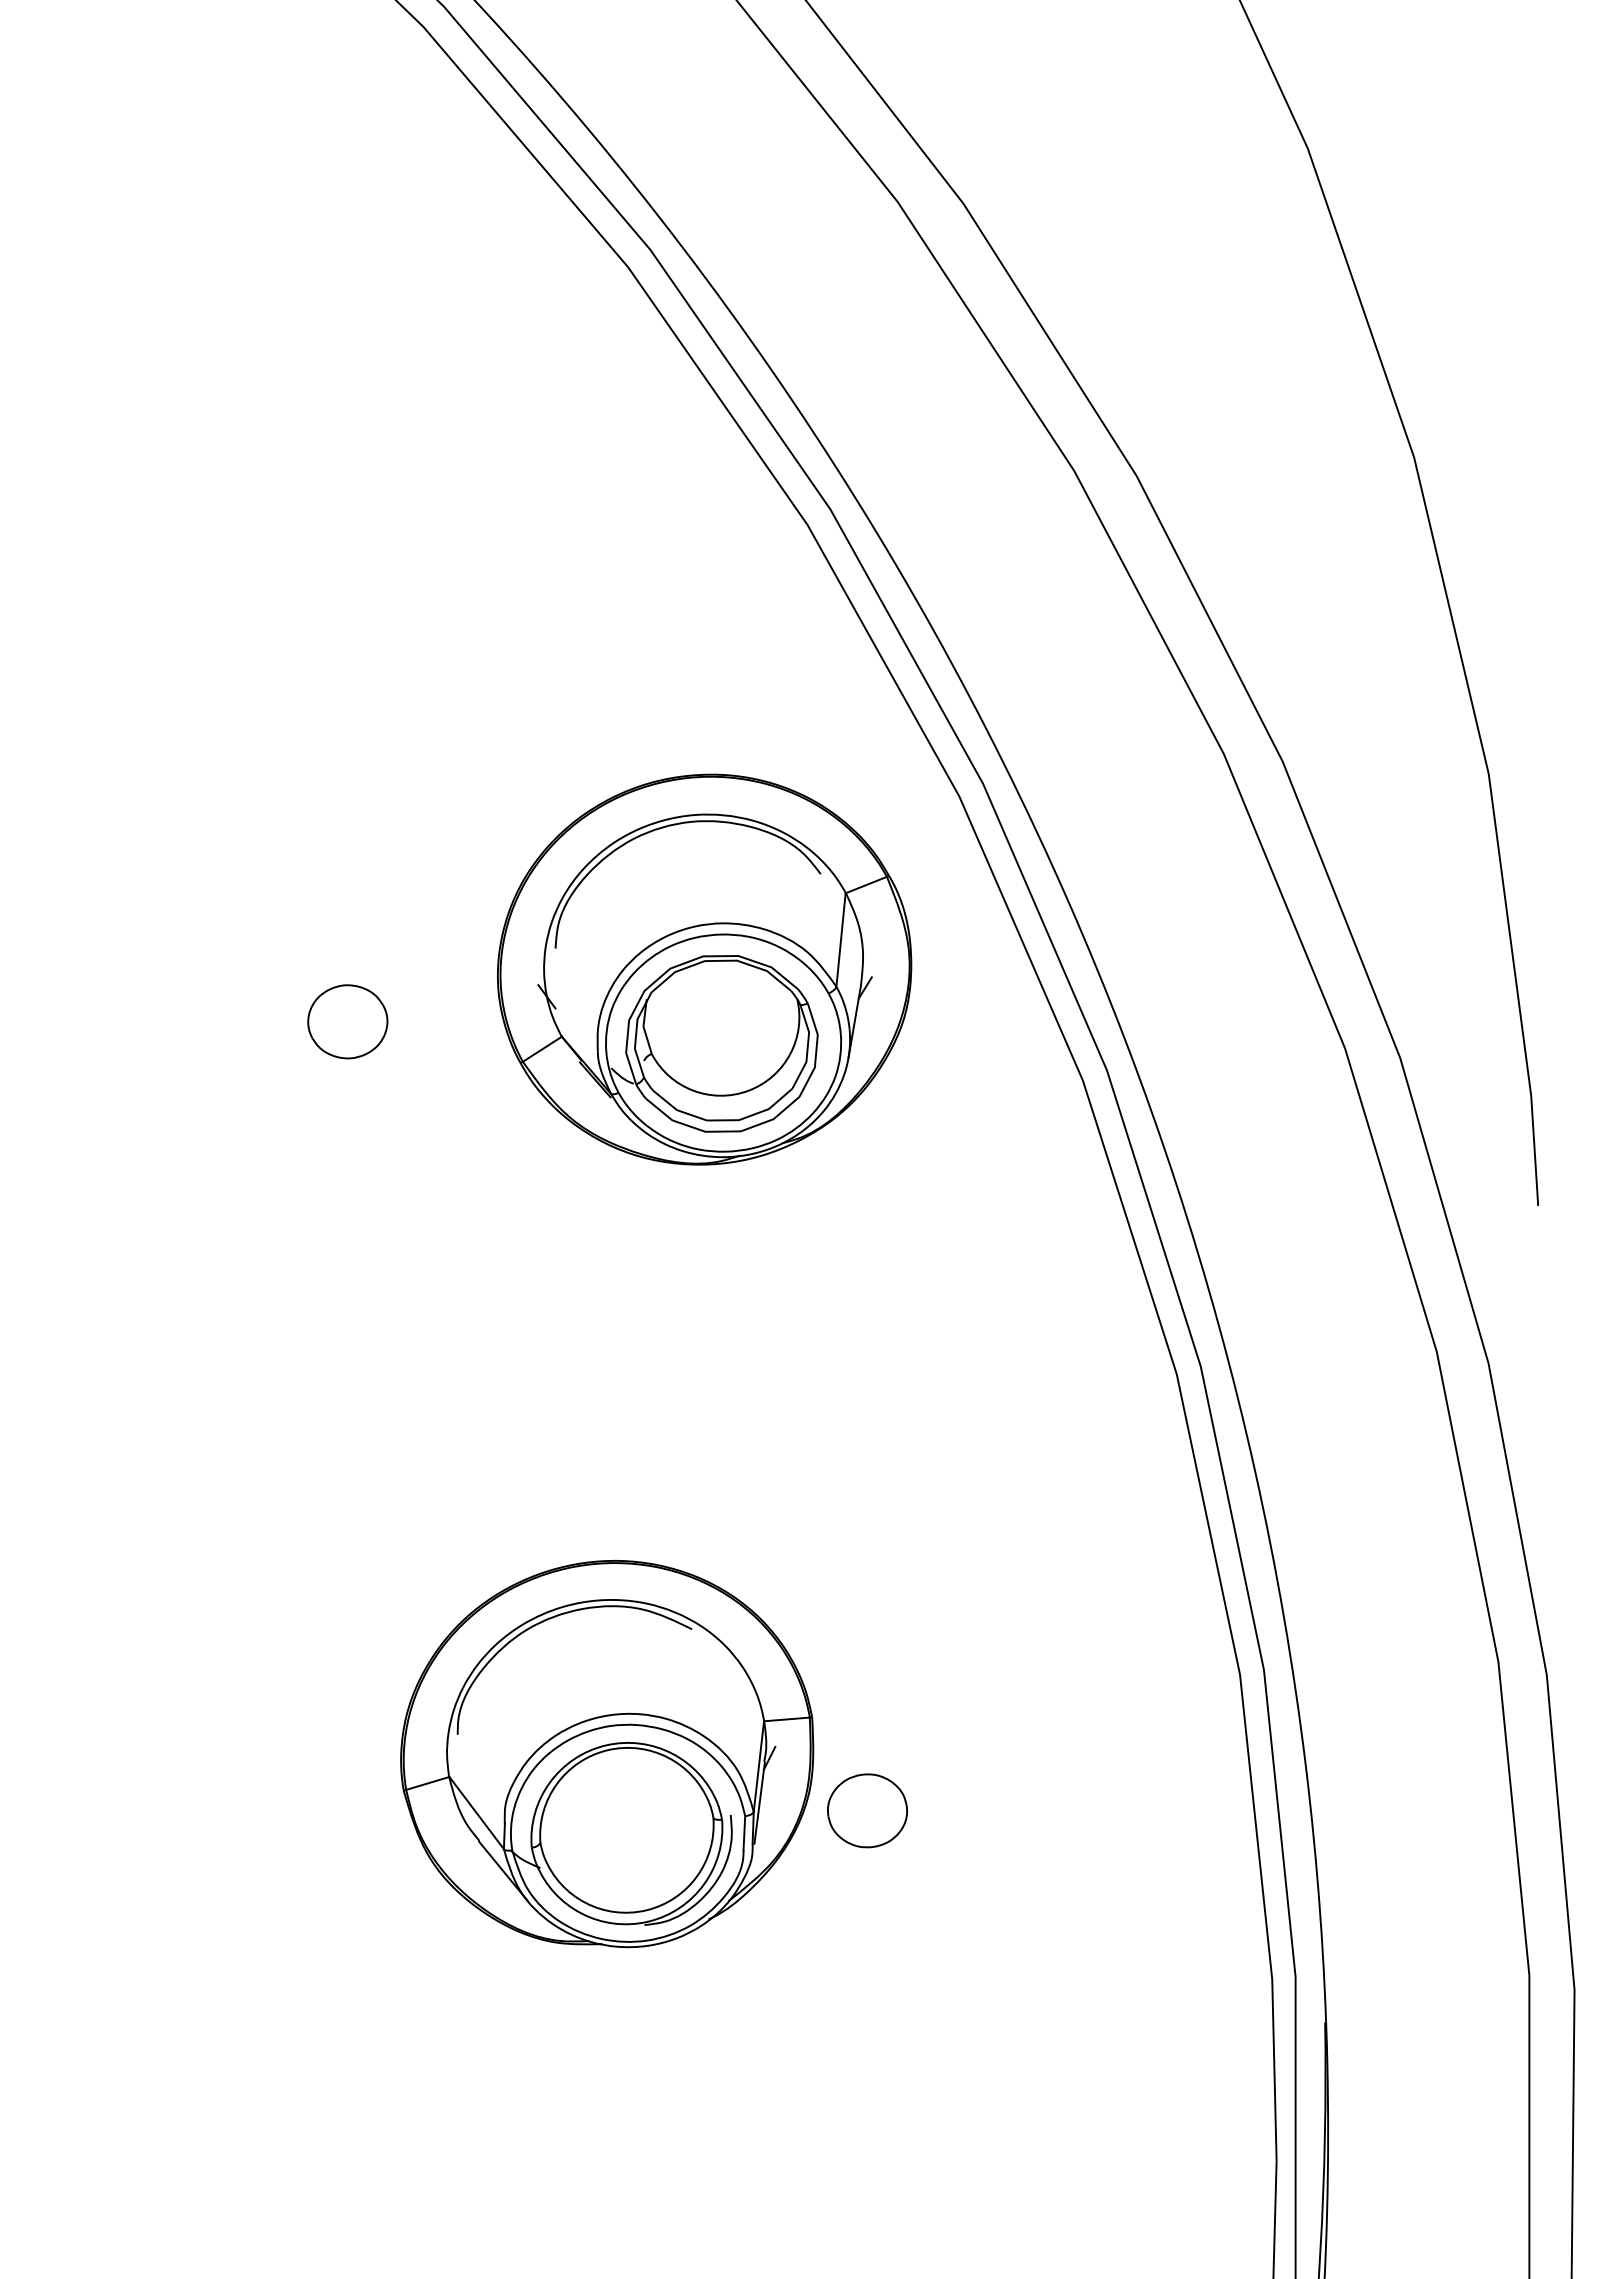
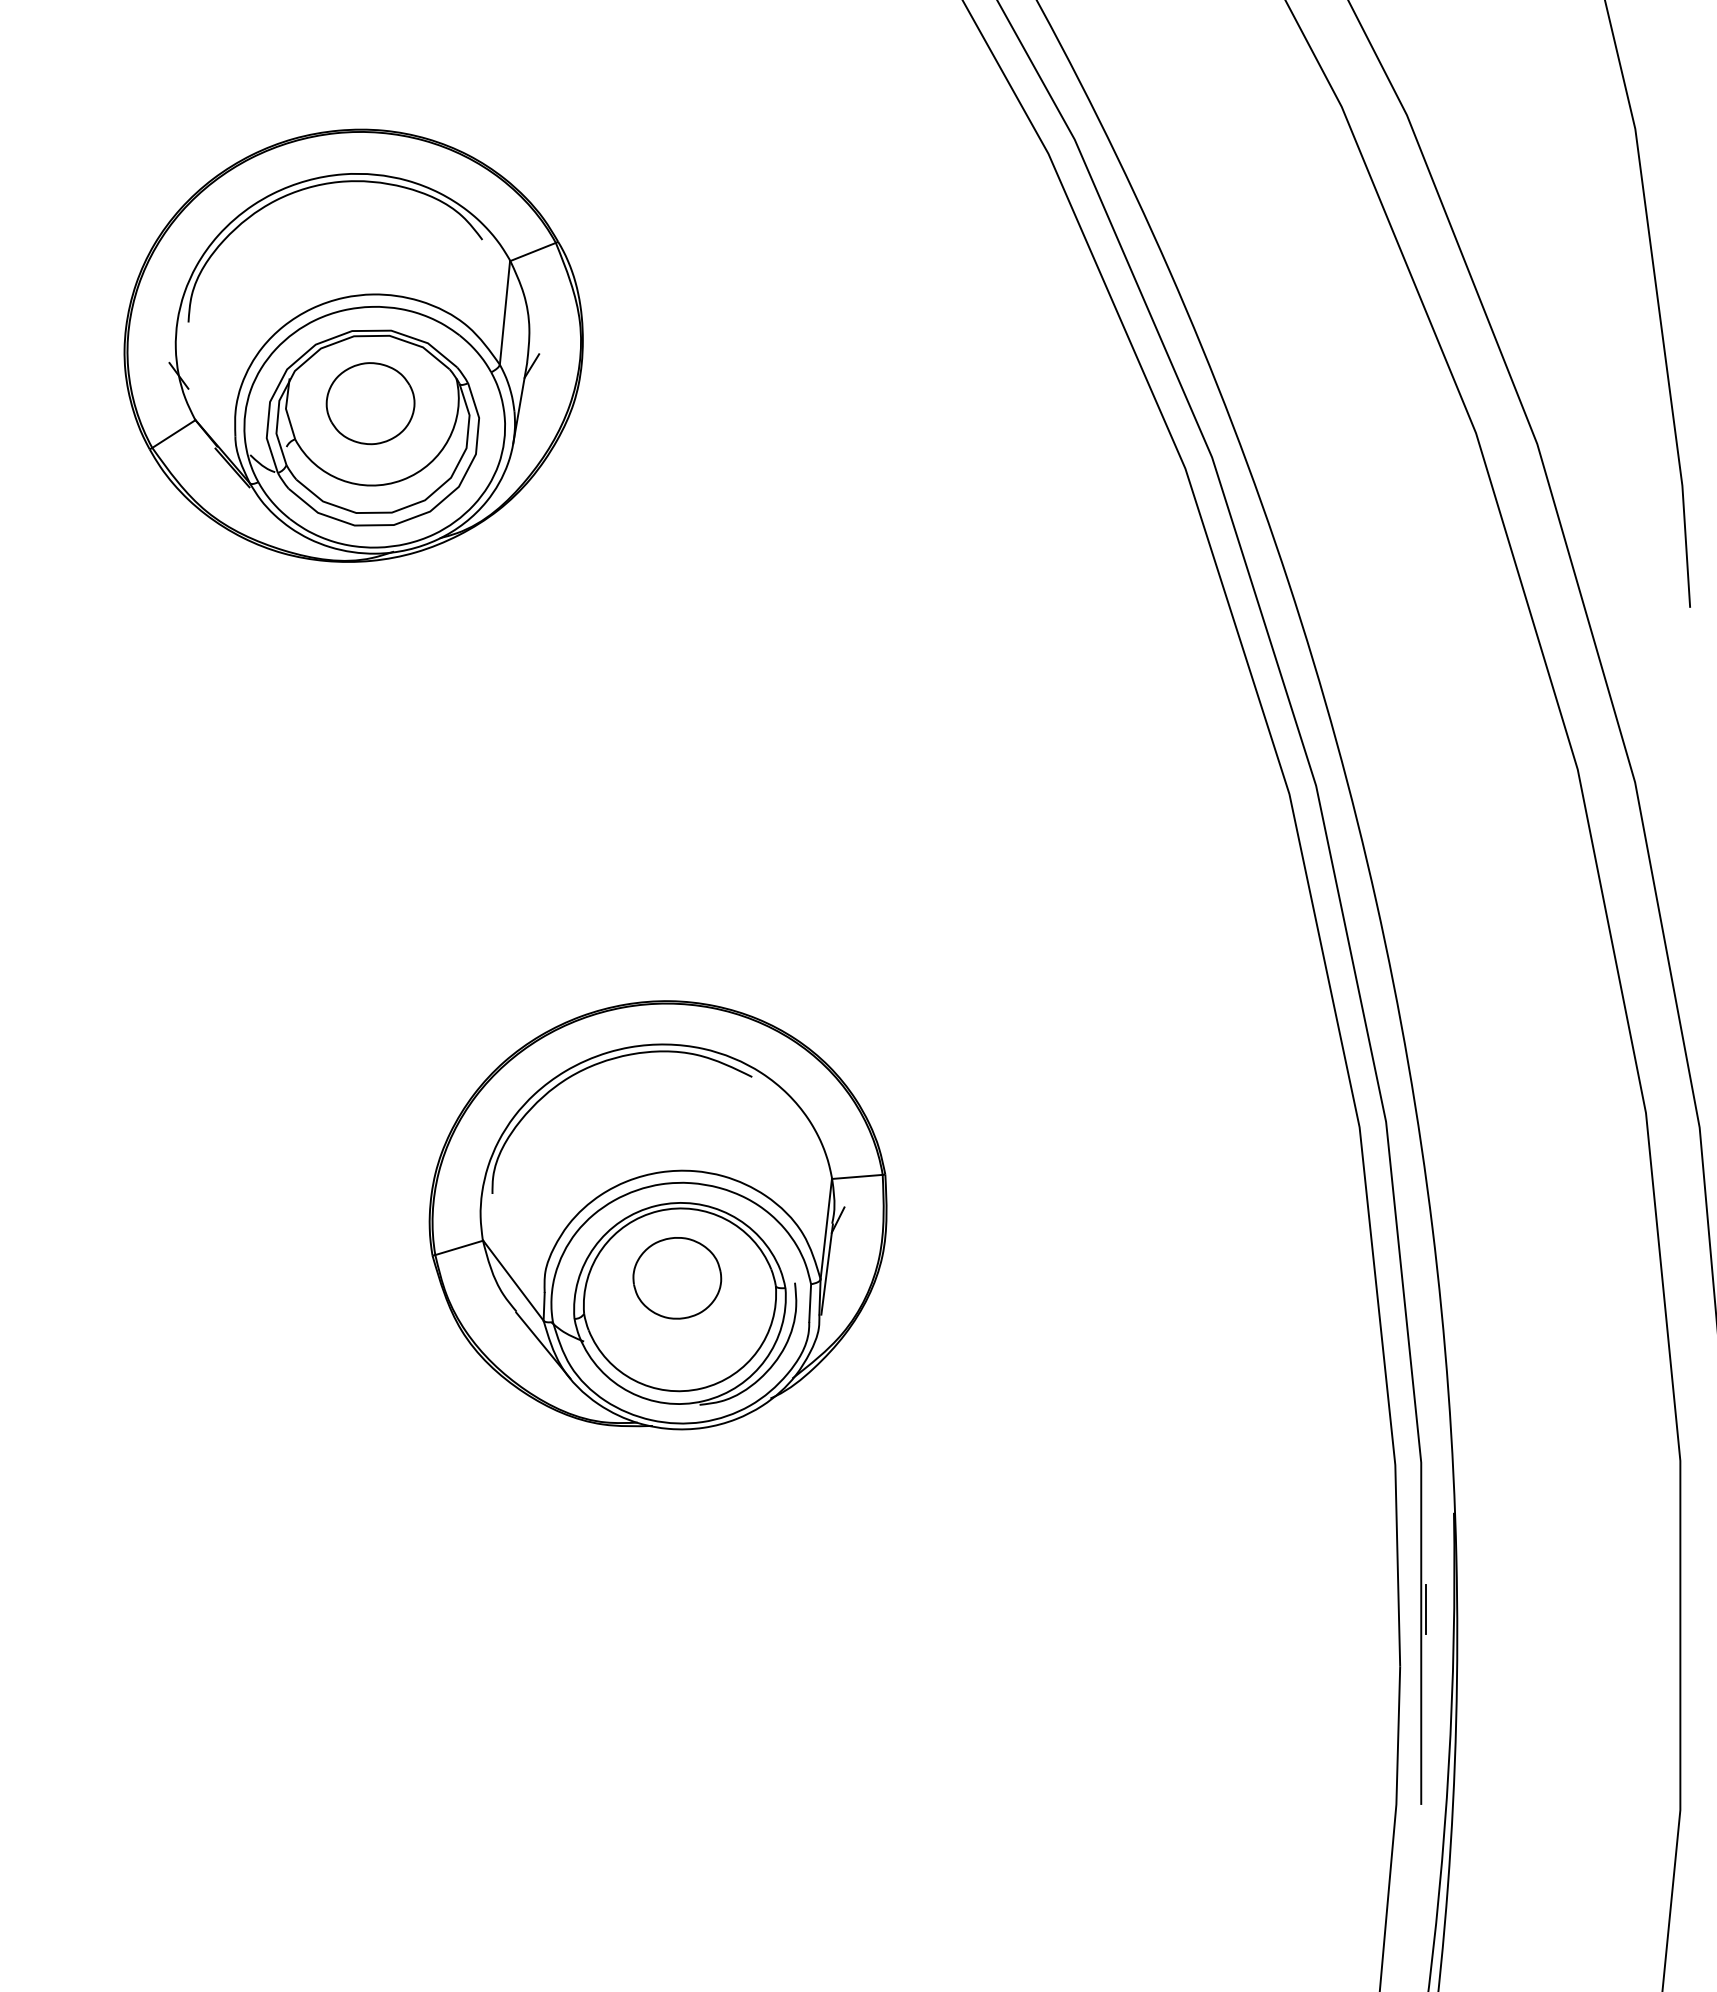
part: (704, 969) -> (353, 345), moved
part: (867, 1810) -> (677, 1277), moved
line: (1299, 2109) -> (1425, 1609), added

